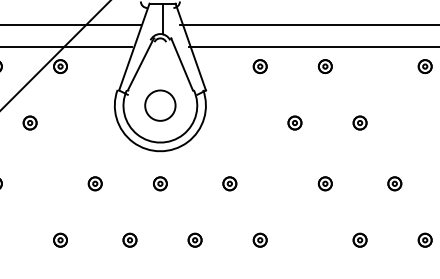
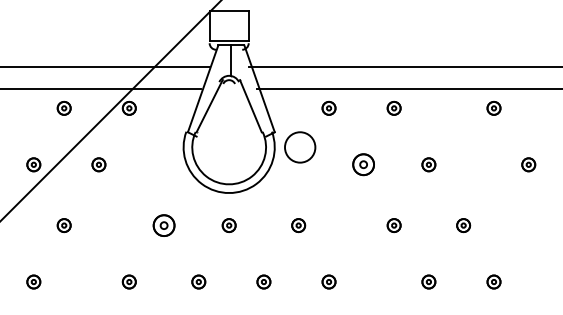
part: (160, 105) -> (300, 147), moved
part: (294, 122) -> (363, 164), size x1.6
part: (94, 183) -> (163, 225), size x1.6

